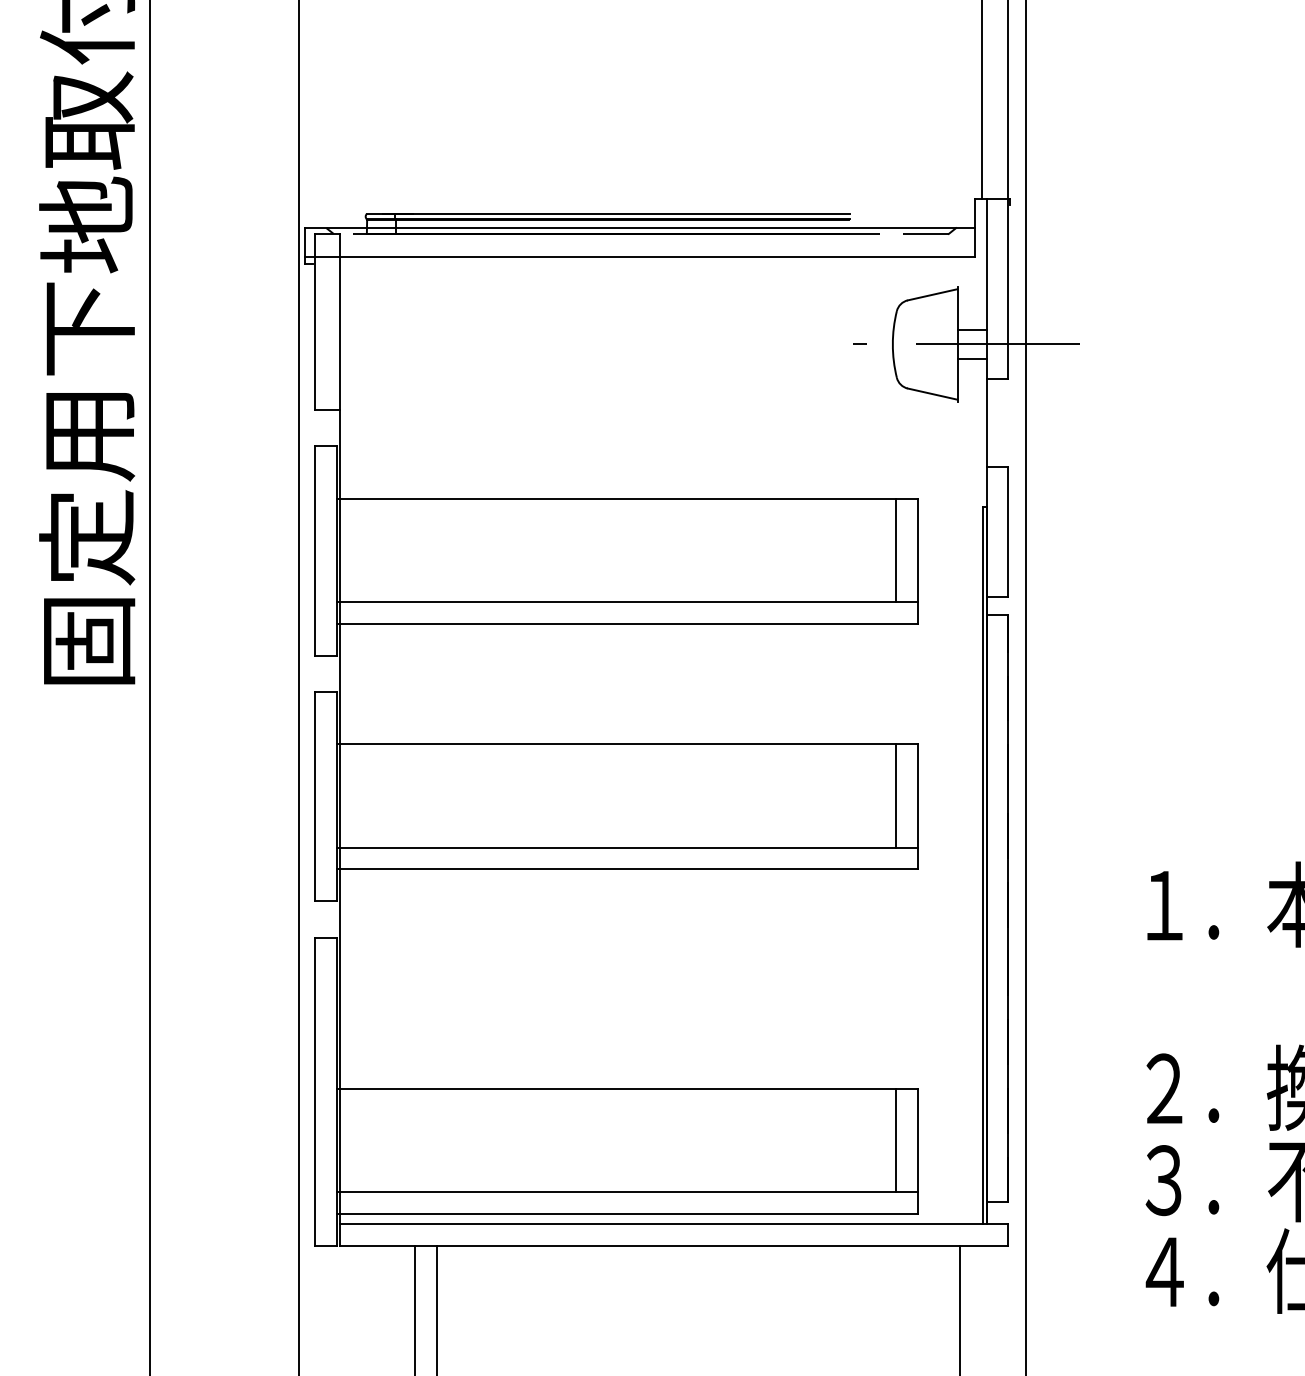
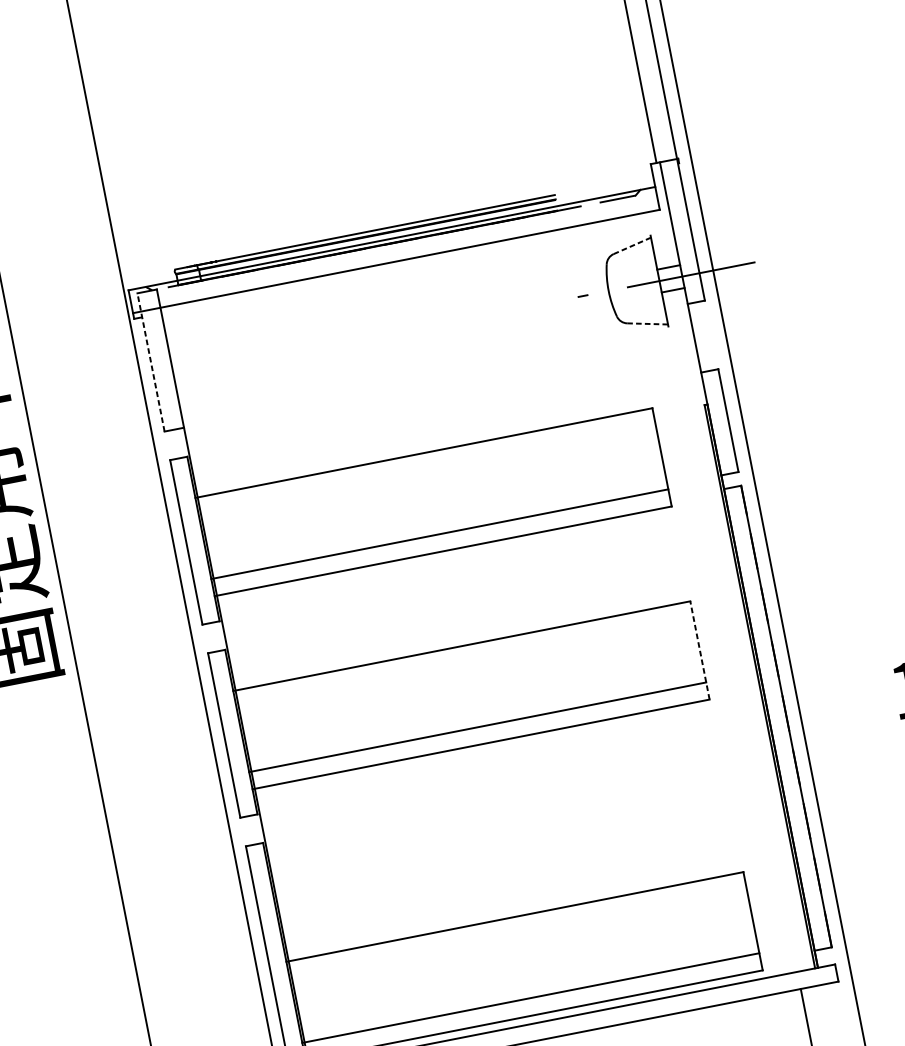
line: (933, 294) -> (632, 245), solid -> dashed
line: (314, 321) -> (150, 362), solid -> dashed
line: (933, 394) -> (648, 324), solid -> dashed
line: (896, 549) -> (643, 451), removed
line: (896, 795) -> (681, 644), removed
line: (918, 806) -> (700, 650), solid -> dashed
line: (896, 1140) -> (734, 915), removed

